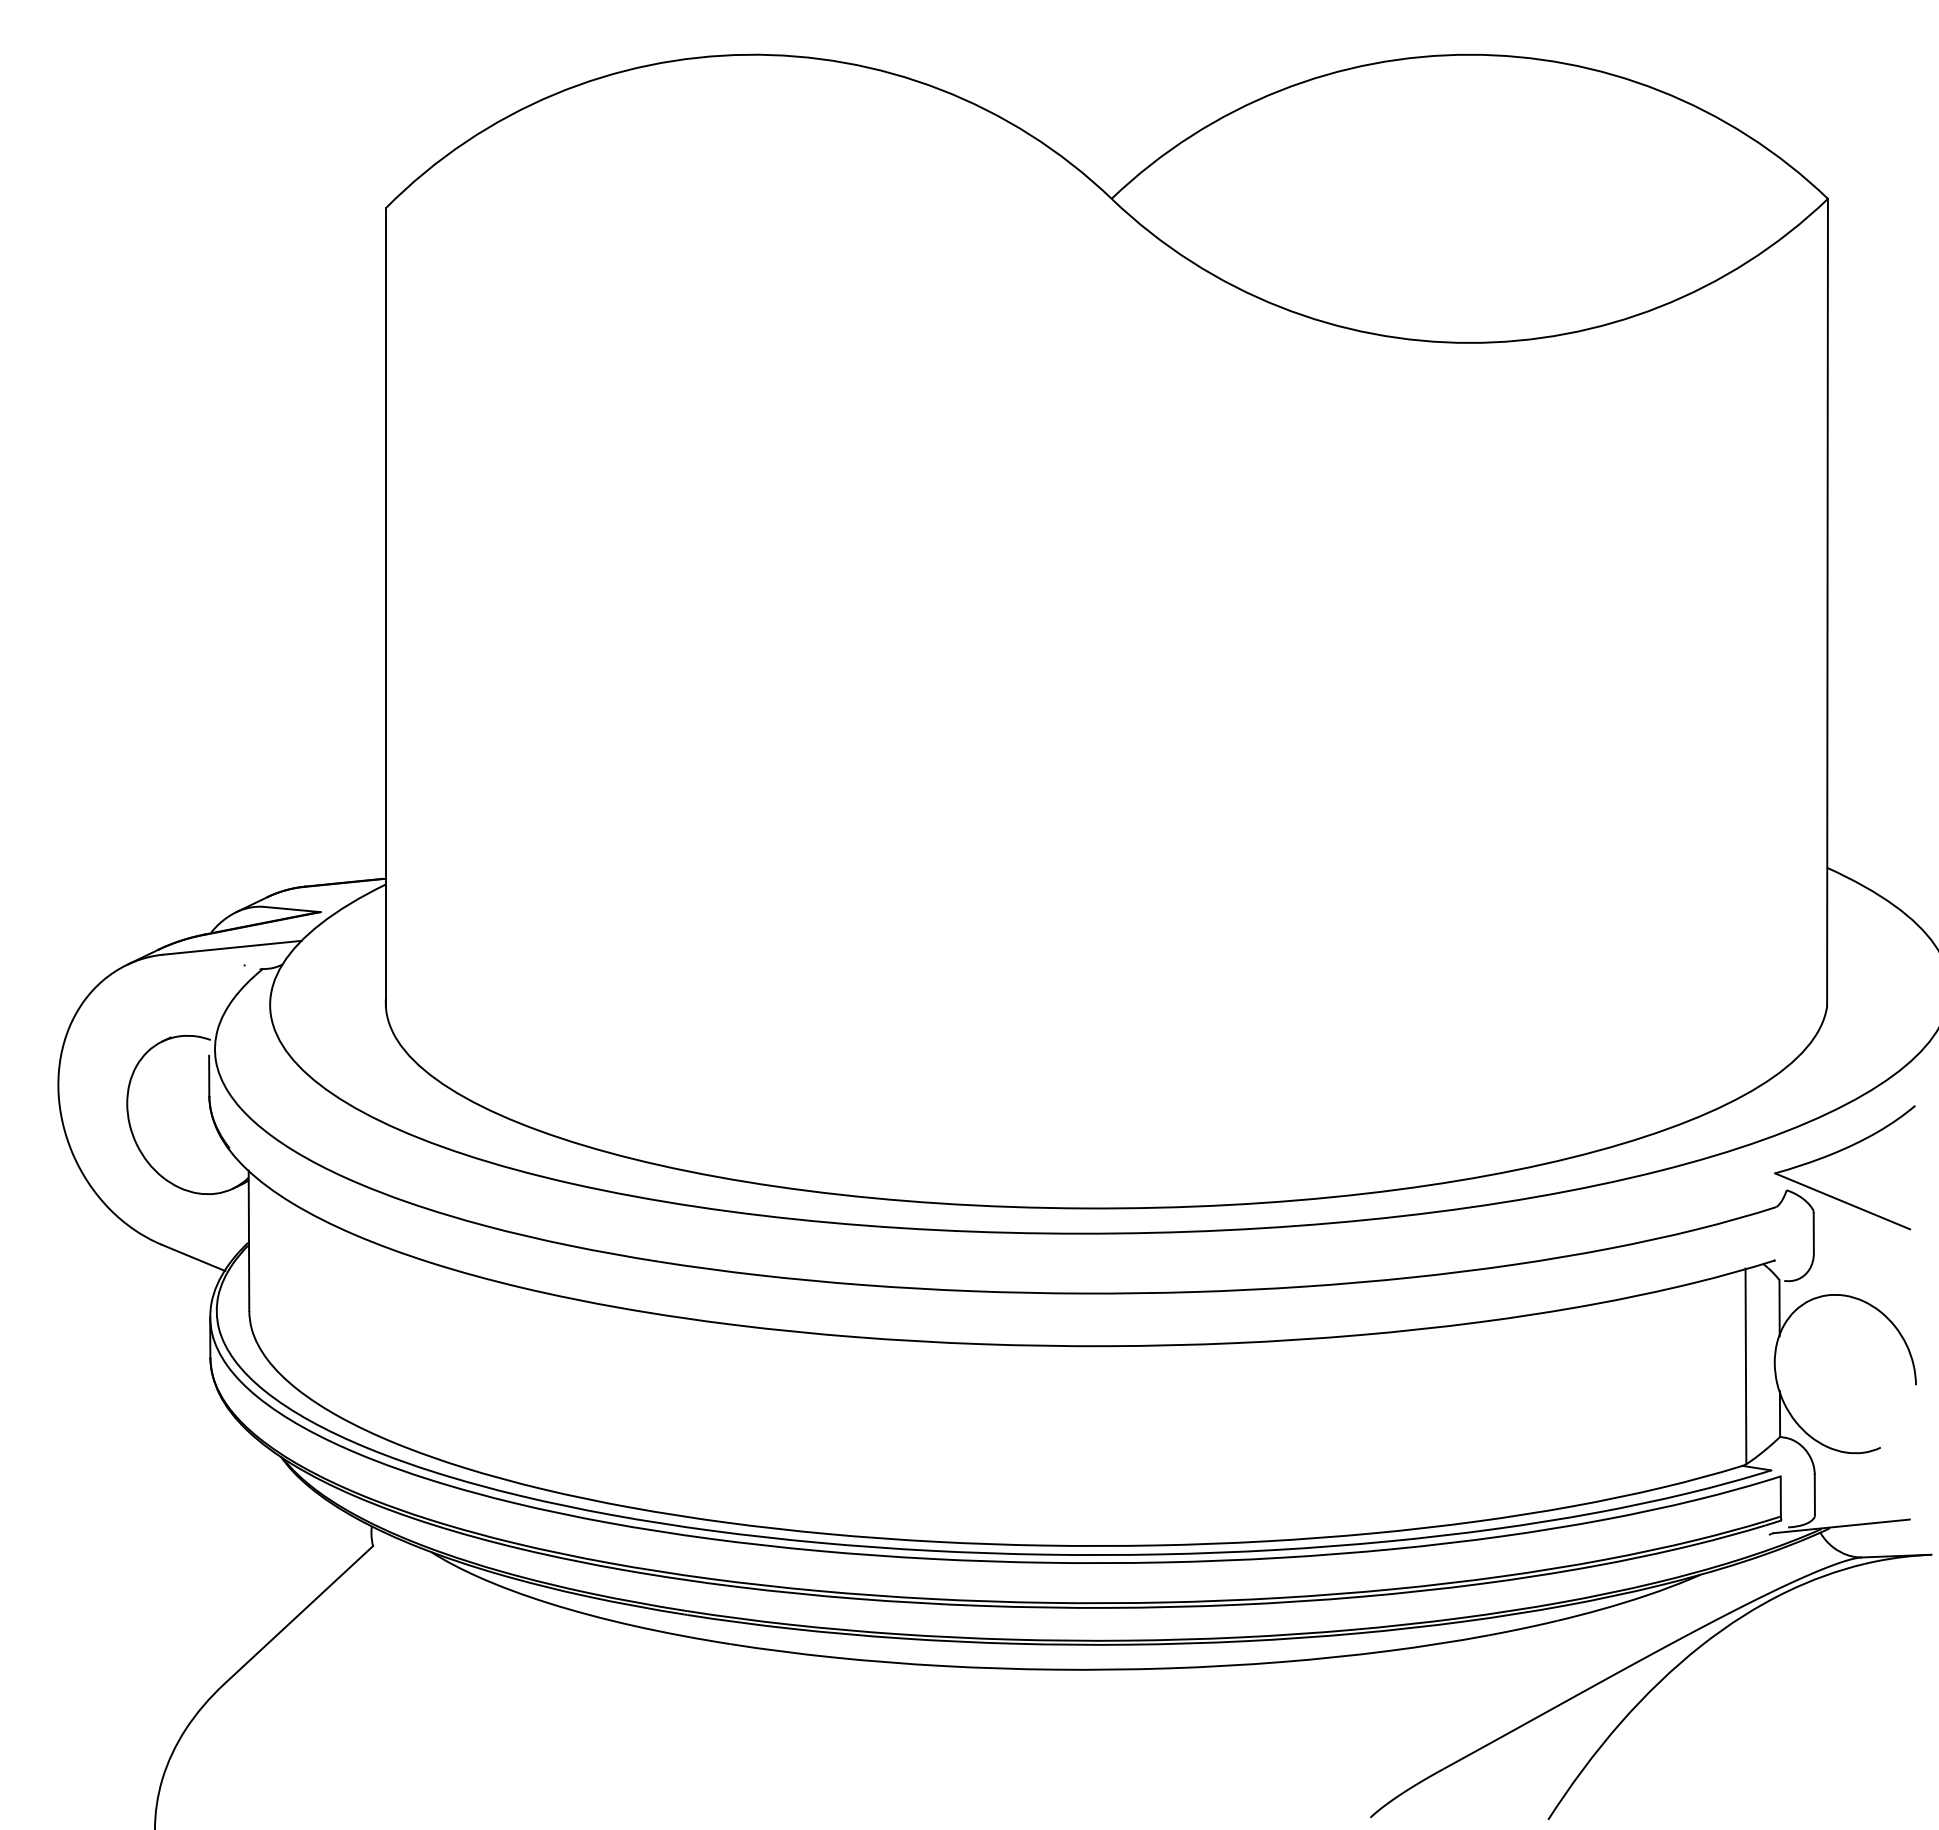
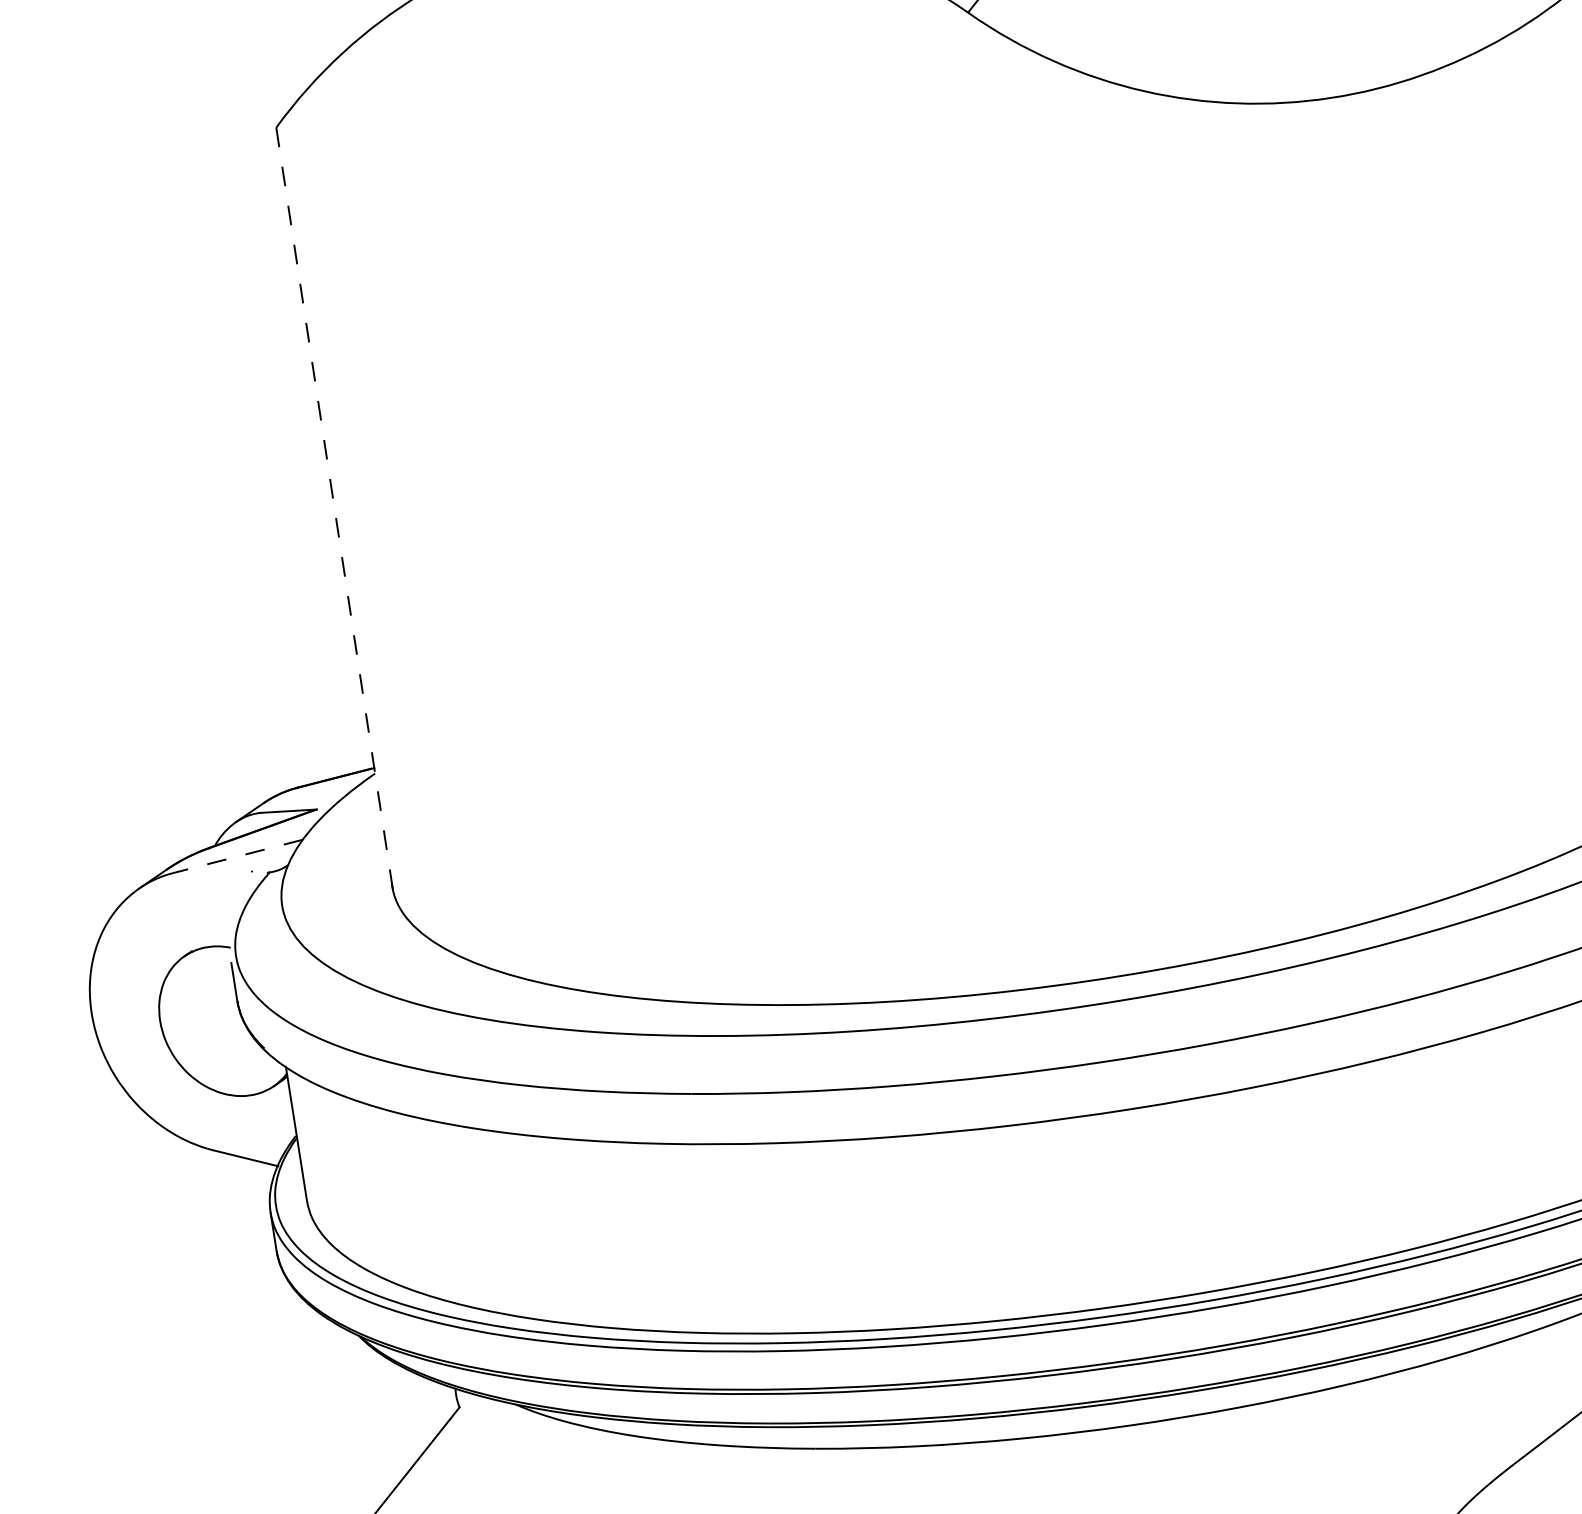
line: (385, 607) -> (334, 509), solid -> dashed
line: (232, 947) -> (237, 856), solid -> dashed

